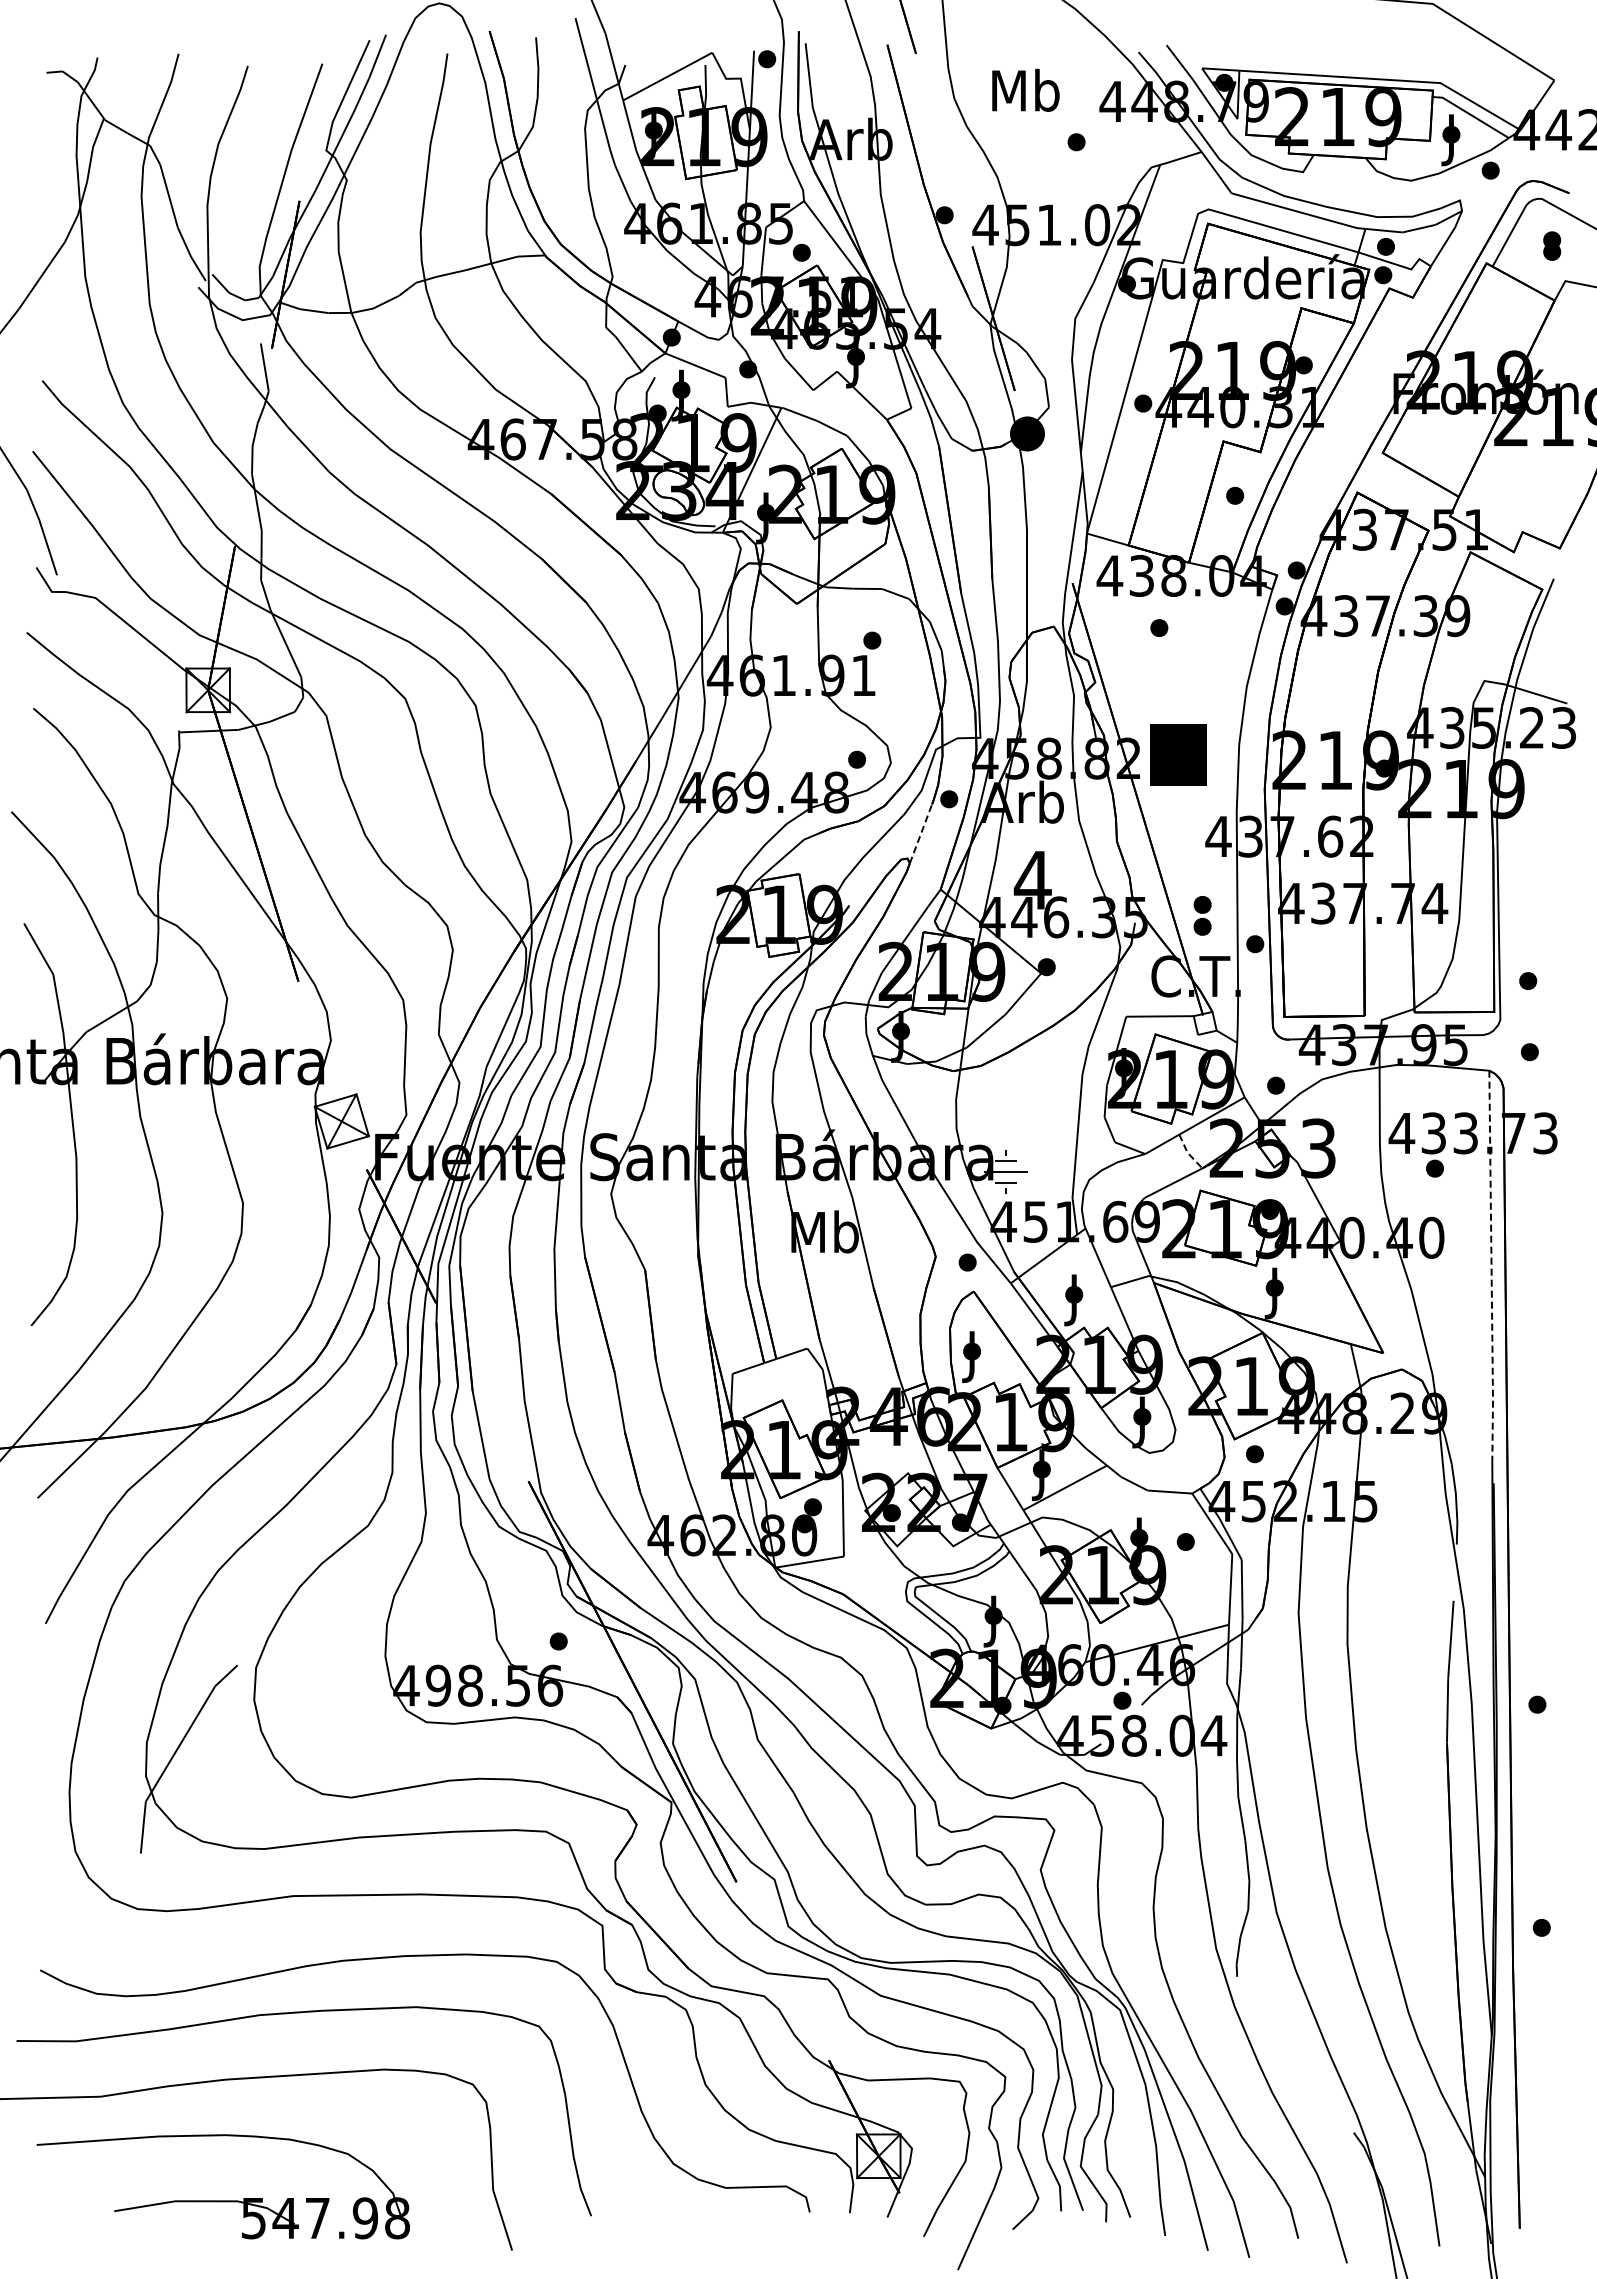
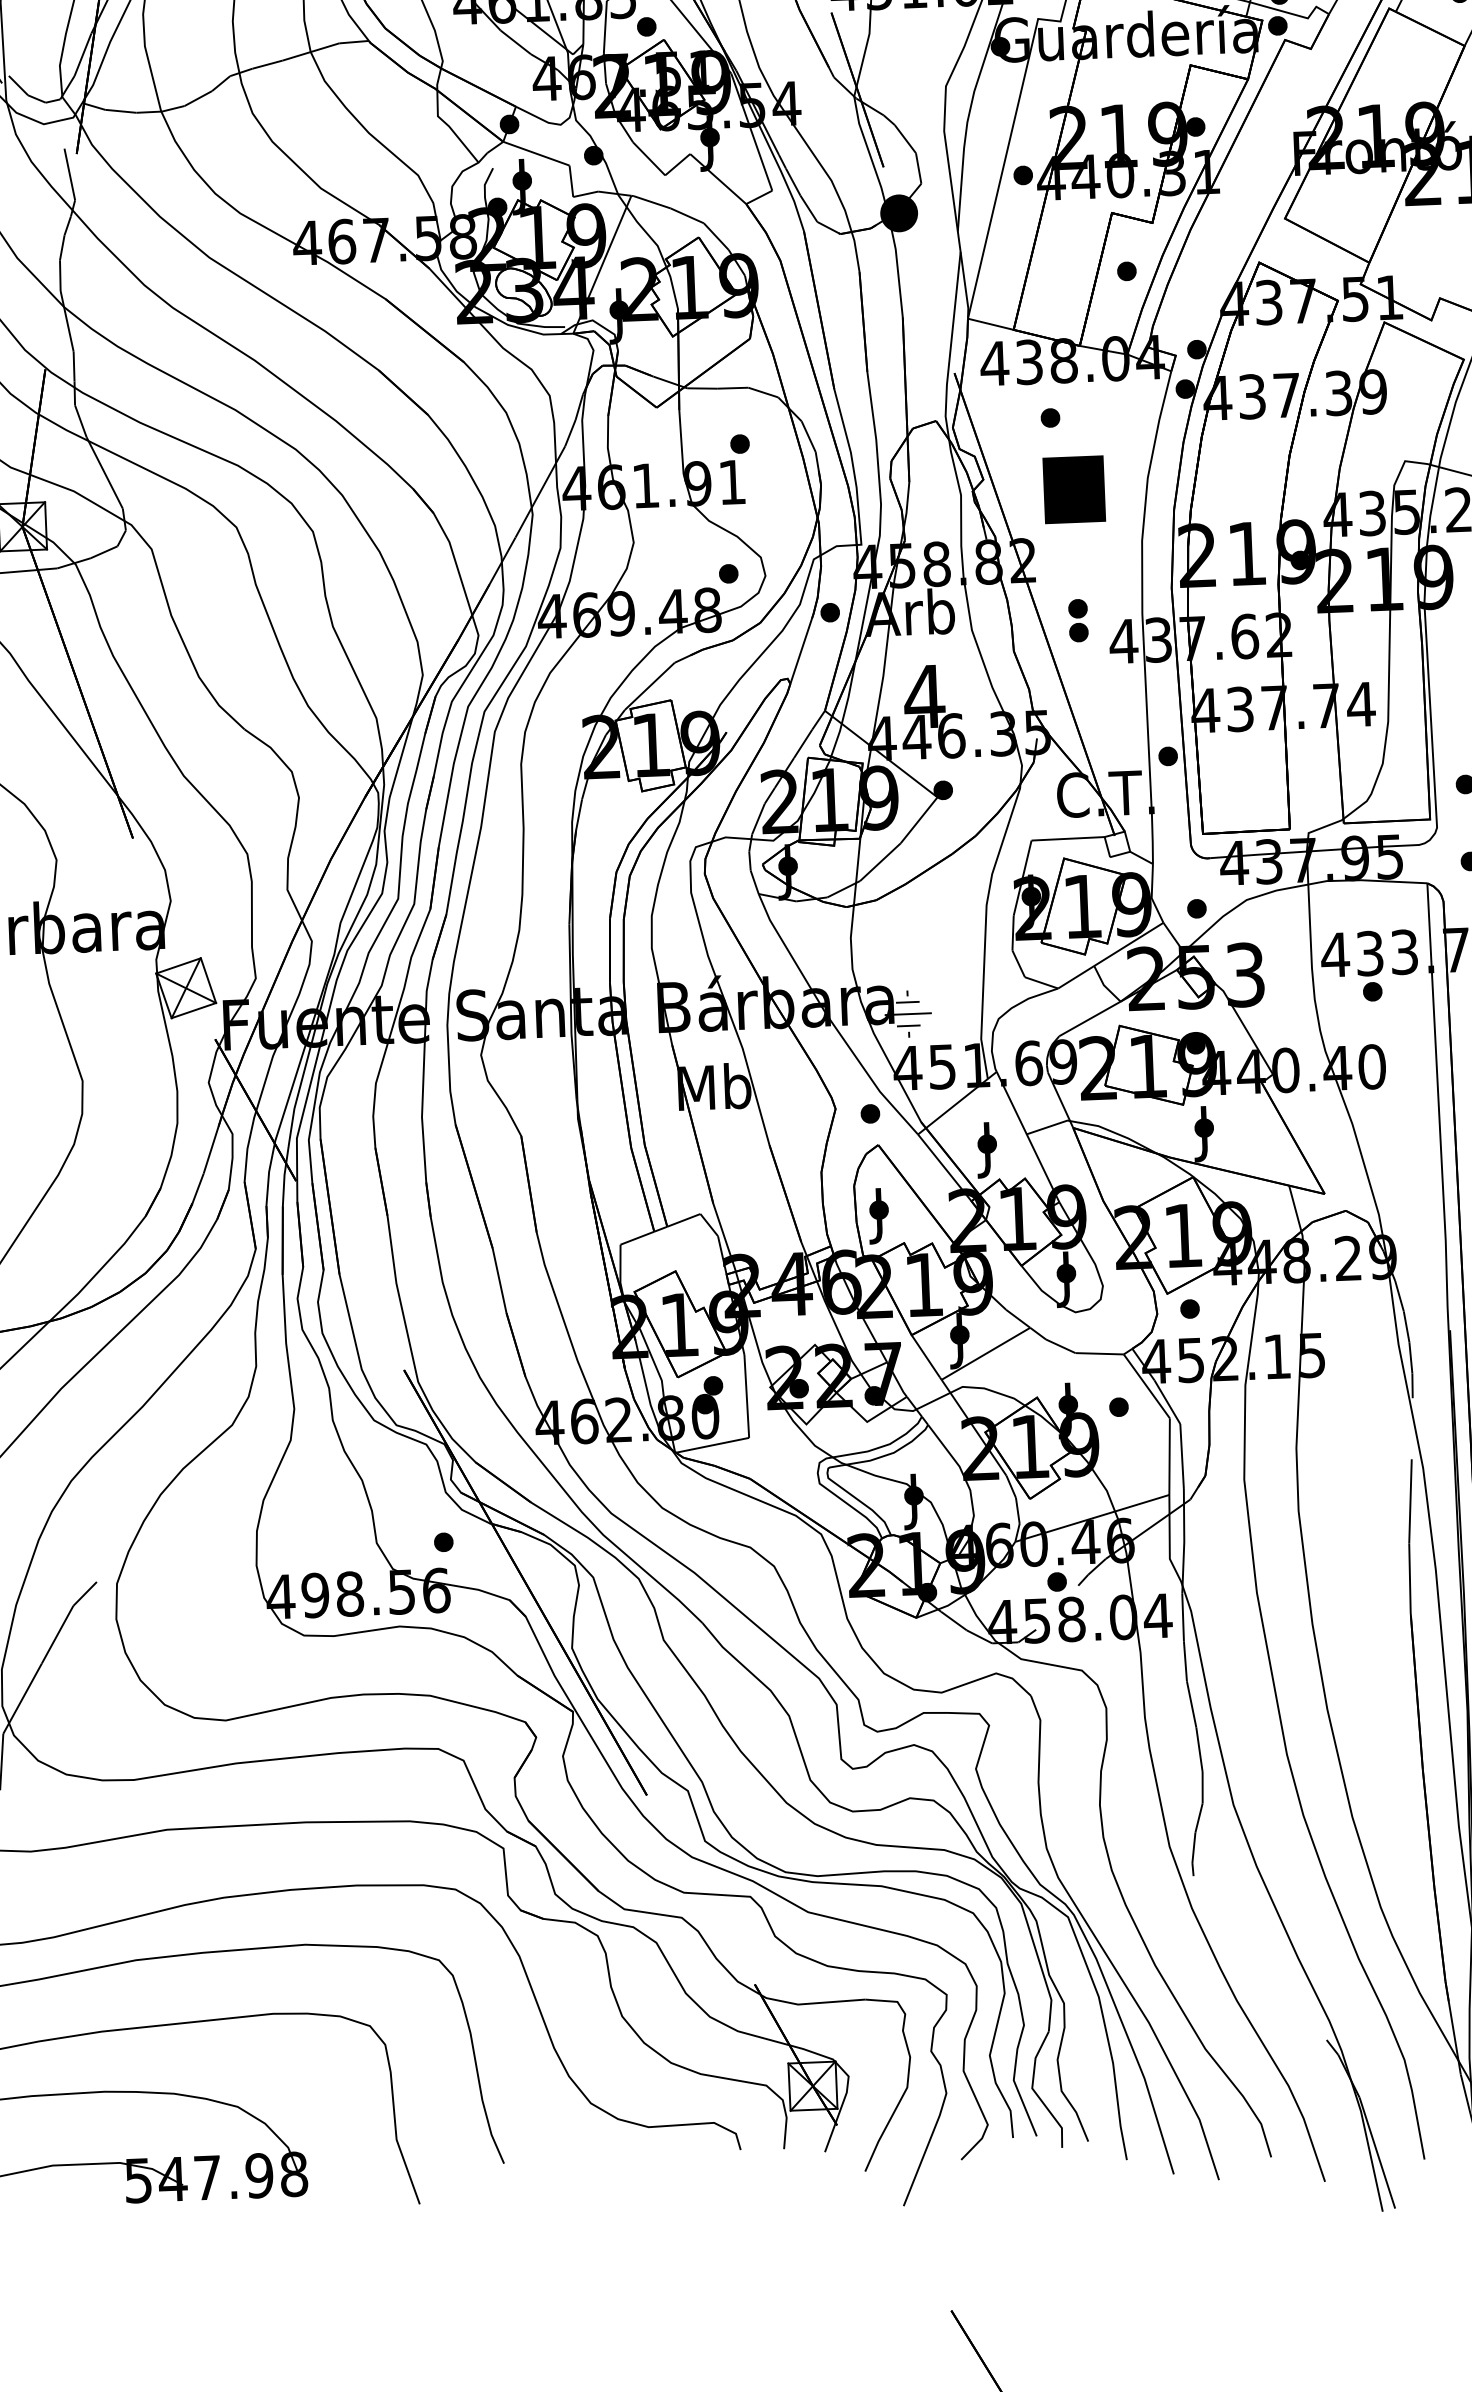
text: (1178, 754) -> (1074, 489), moved
line: (921, 833) -> (801, 650), dashed -> solid
part: (1202, 915) -> (1078, 620), moved
line: (1188, 1153) -> (1104, 986), dashed -> solid
line: (1491, 1267) -> (1438, 1096), dashed -> solid

